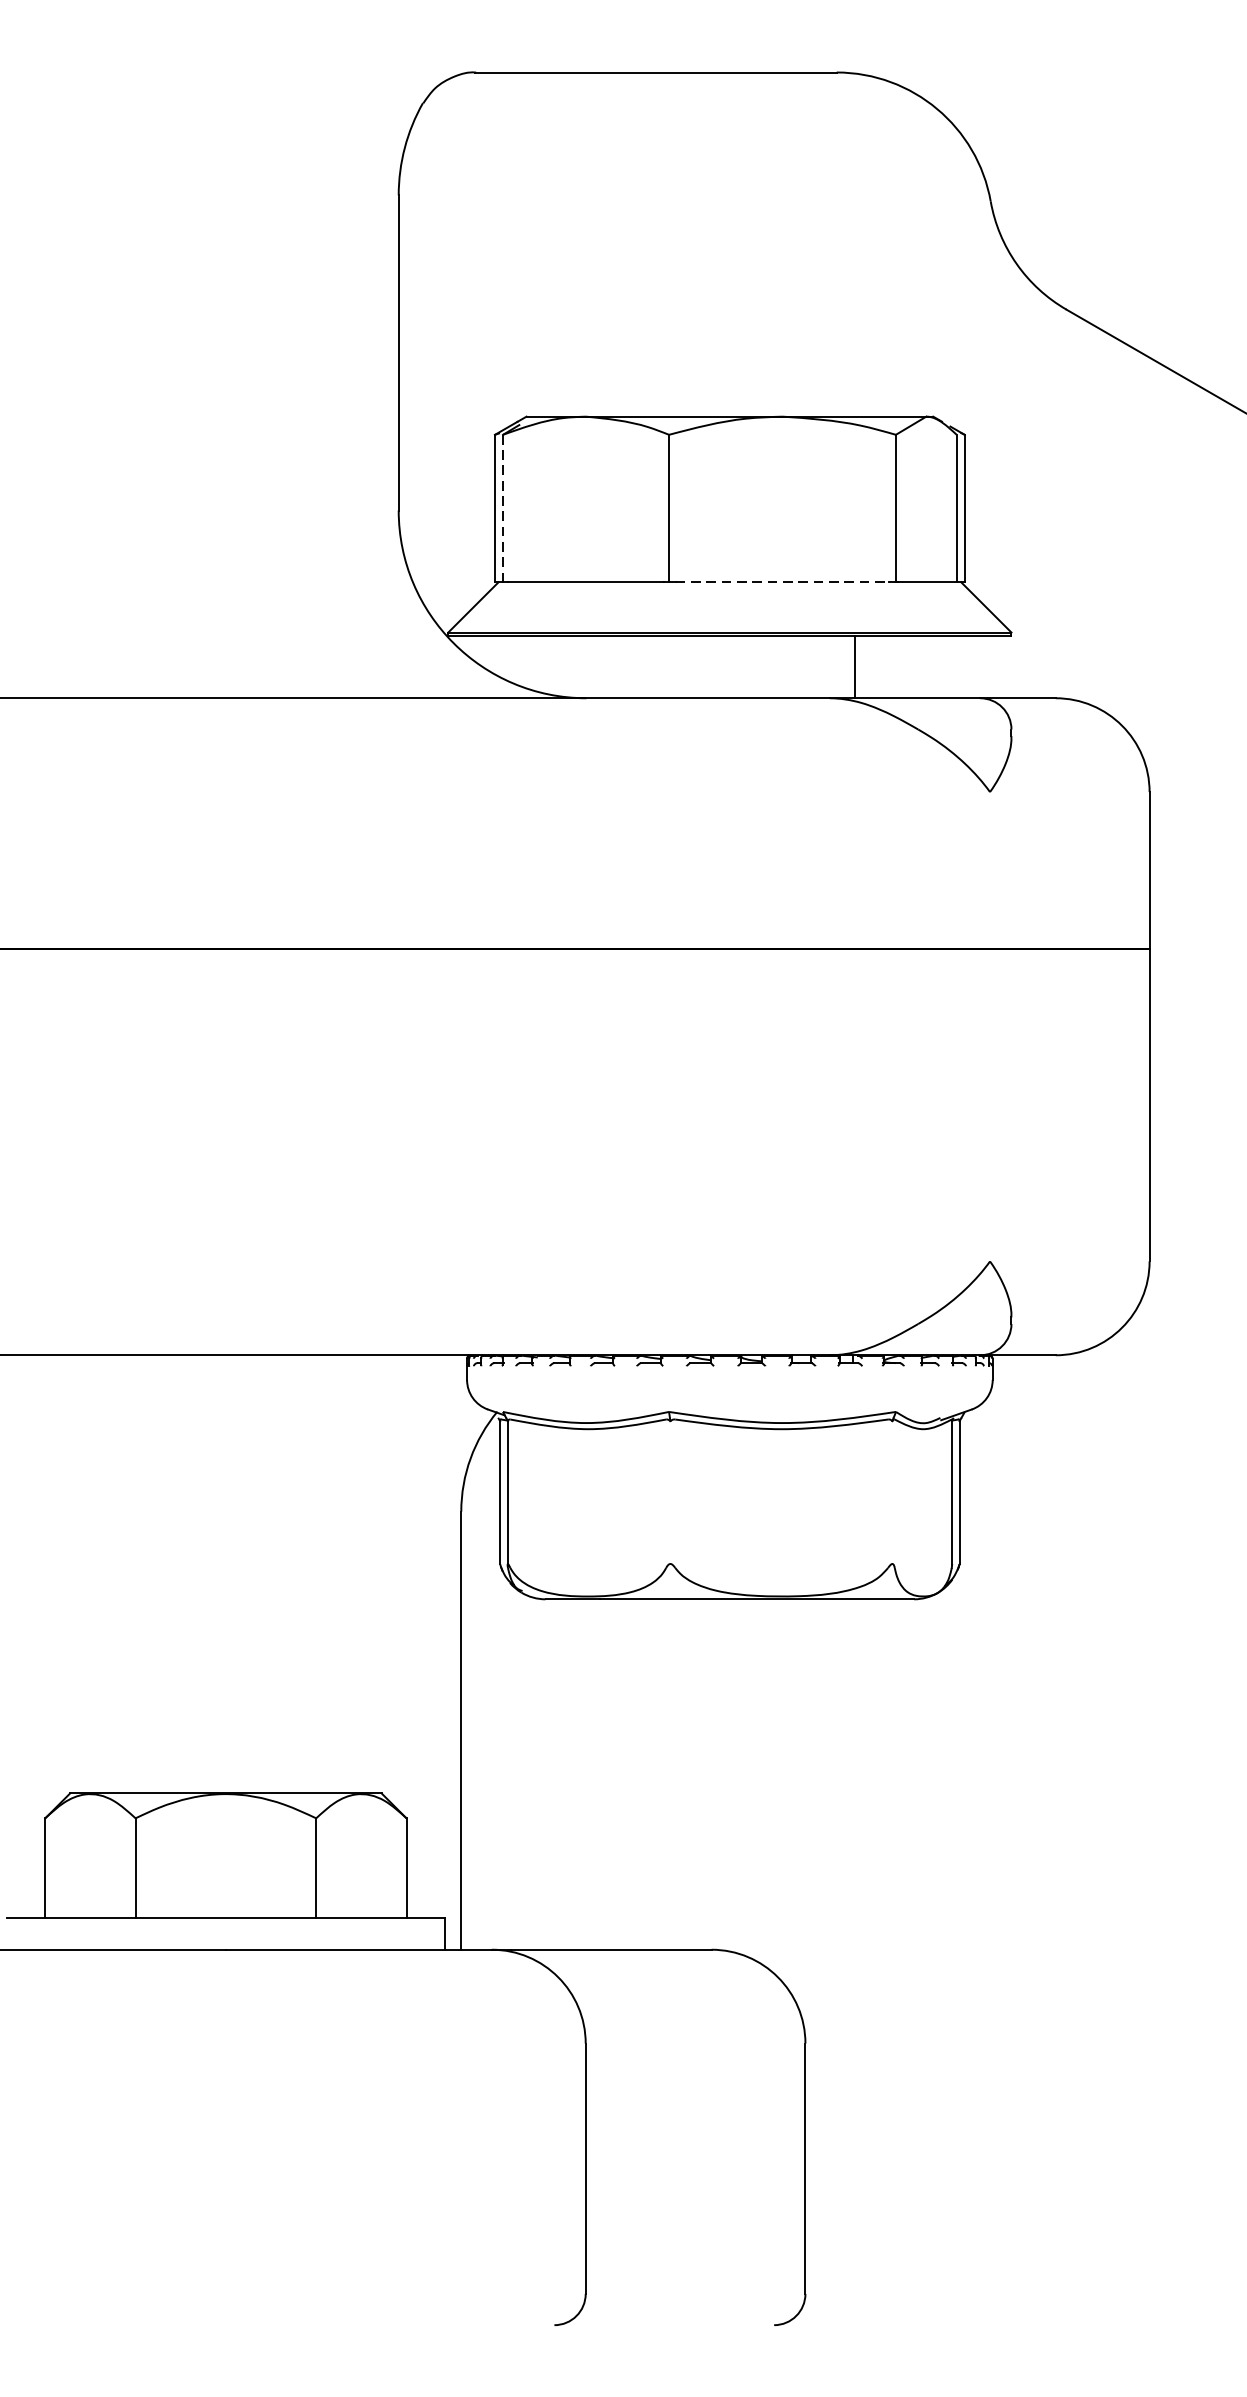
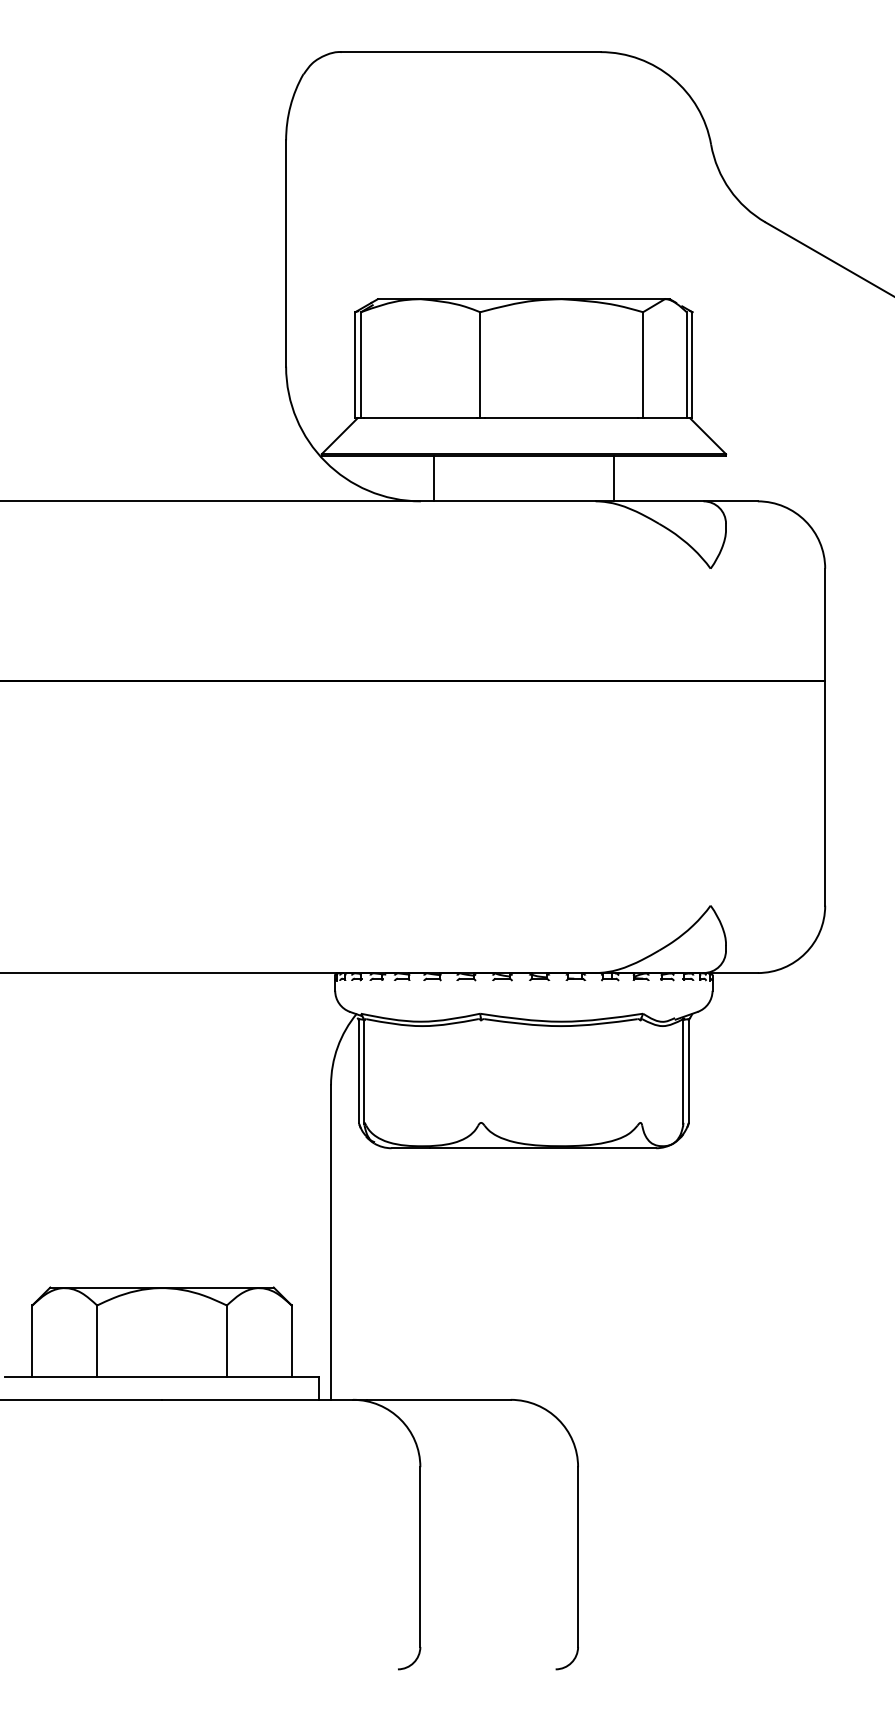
line: (503, 509) -> (361, 365), dashed -> solid
line: (782, 582) -> (561, 418), dashed -> solid
line: (605, 666) -> (434, 478), added

